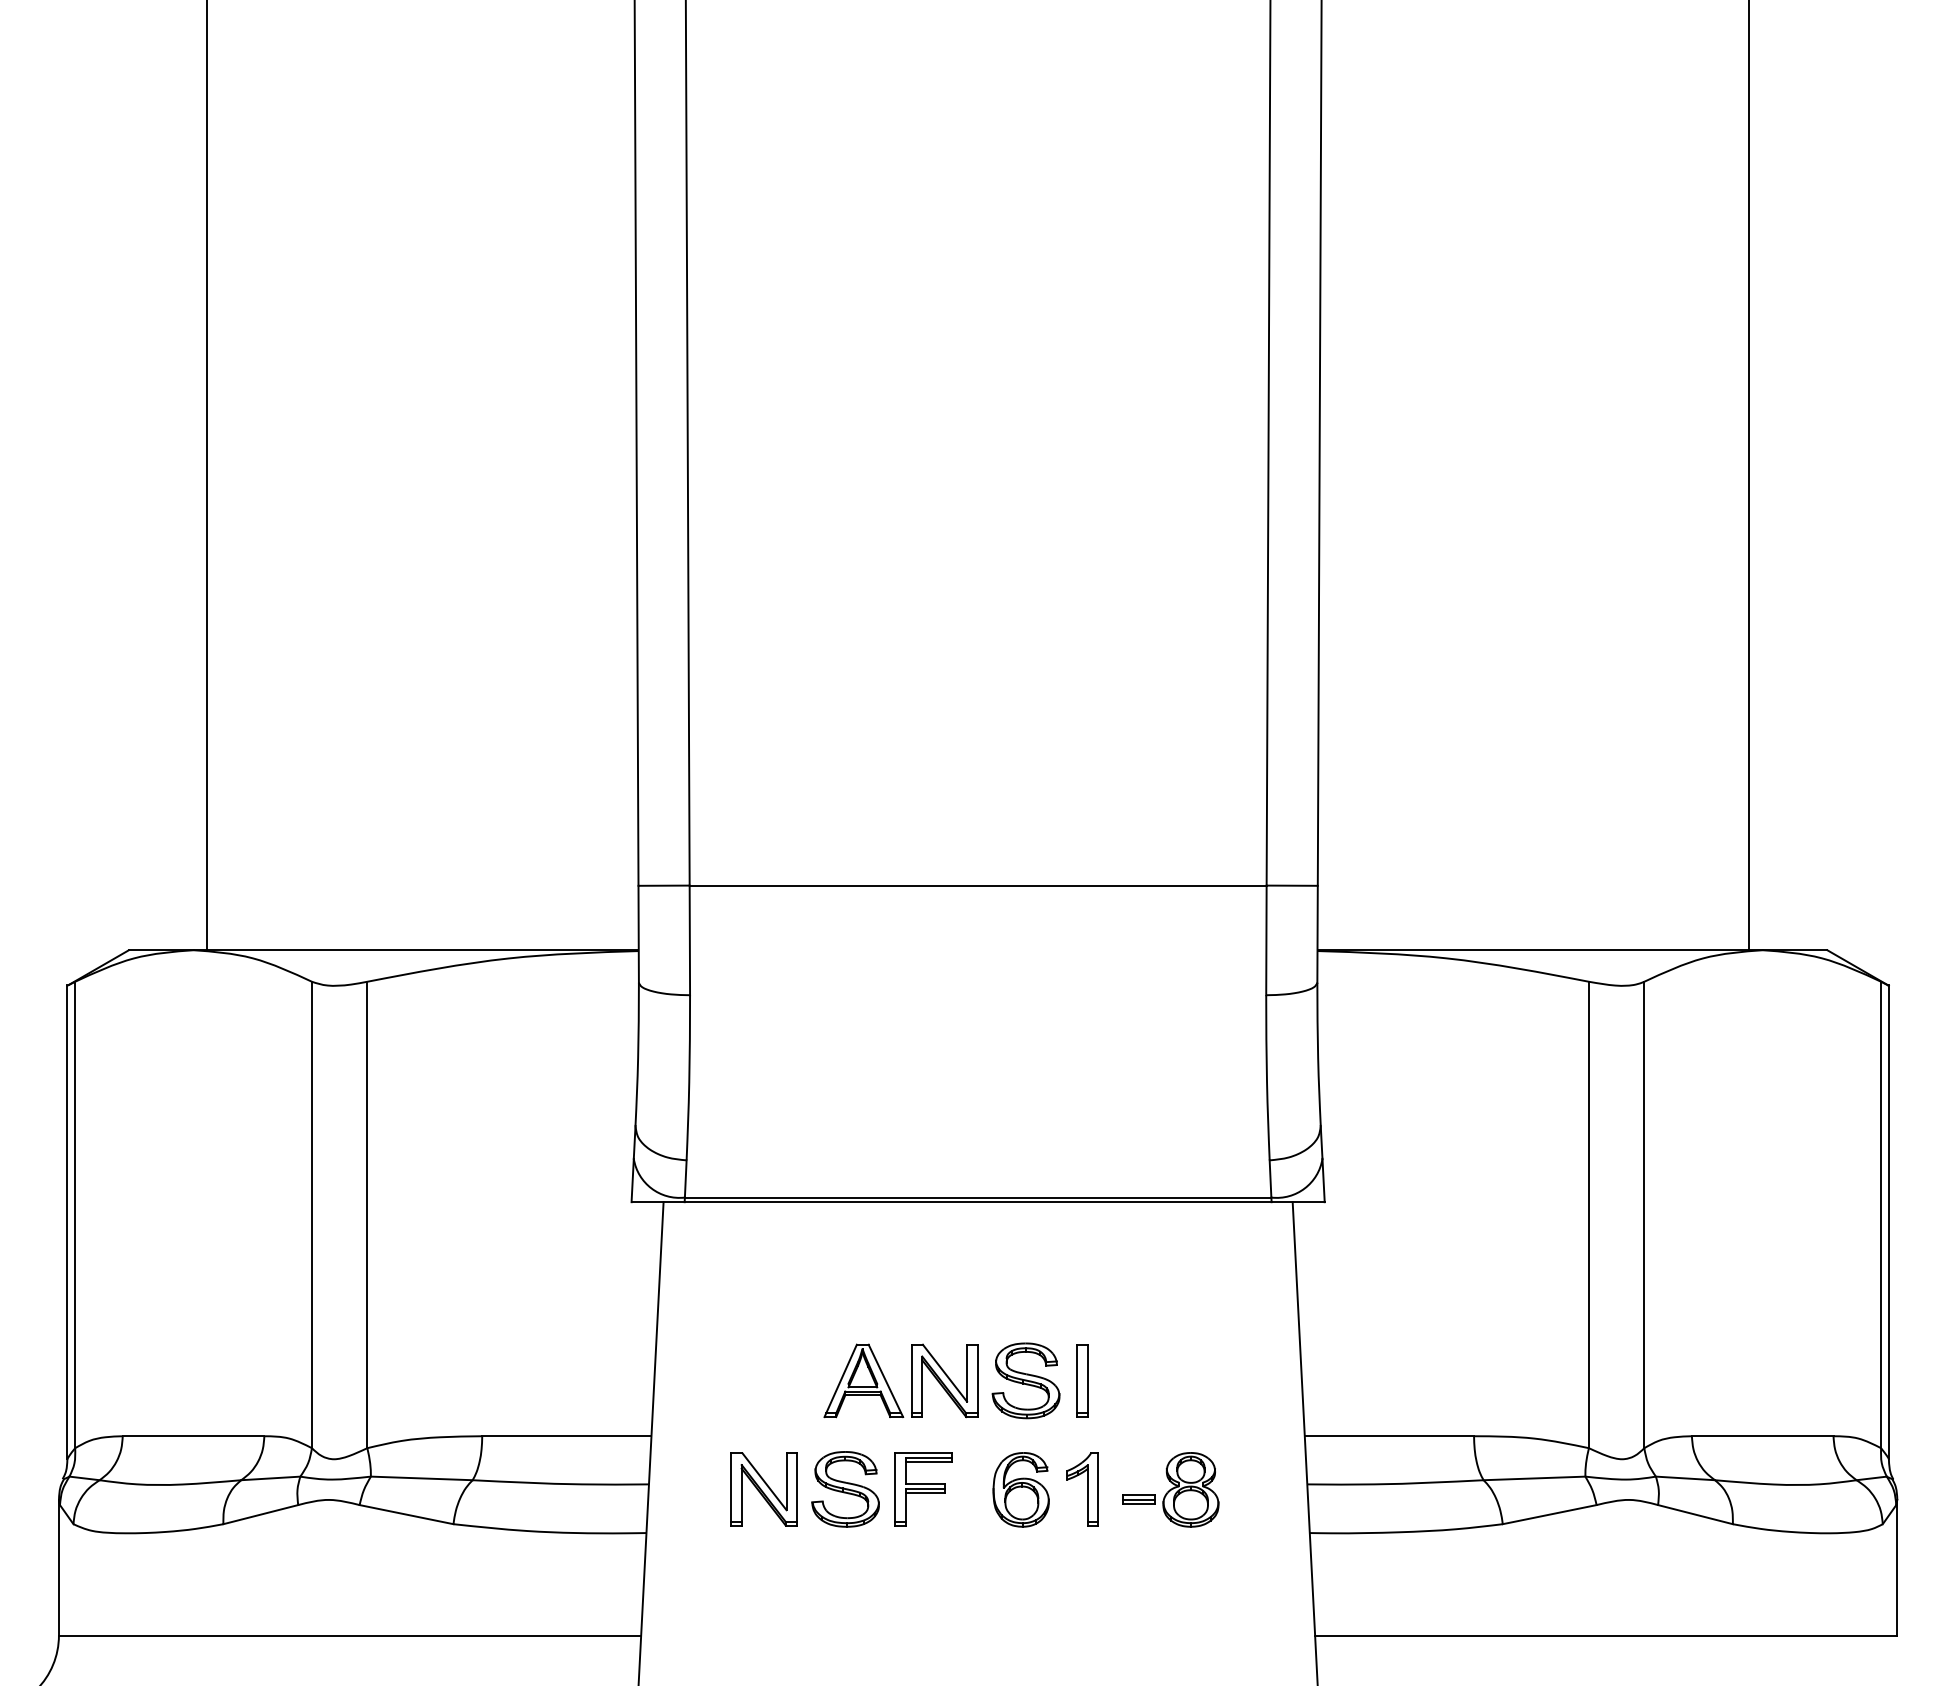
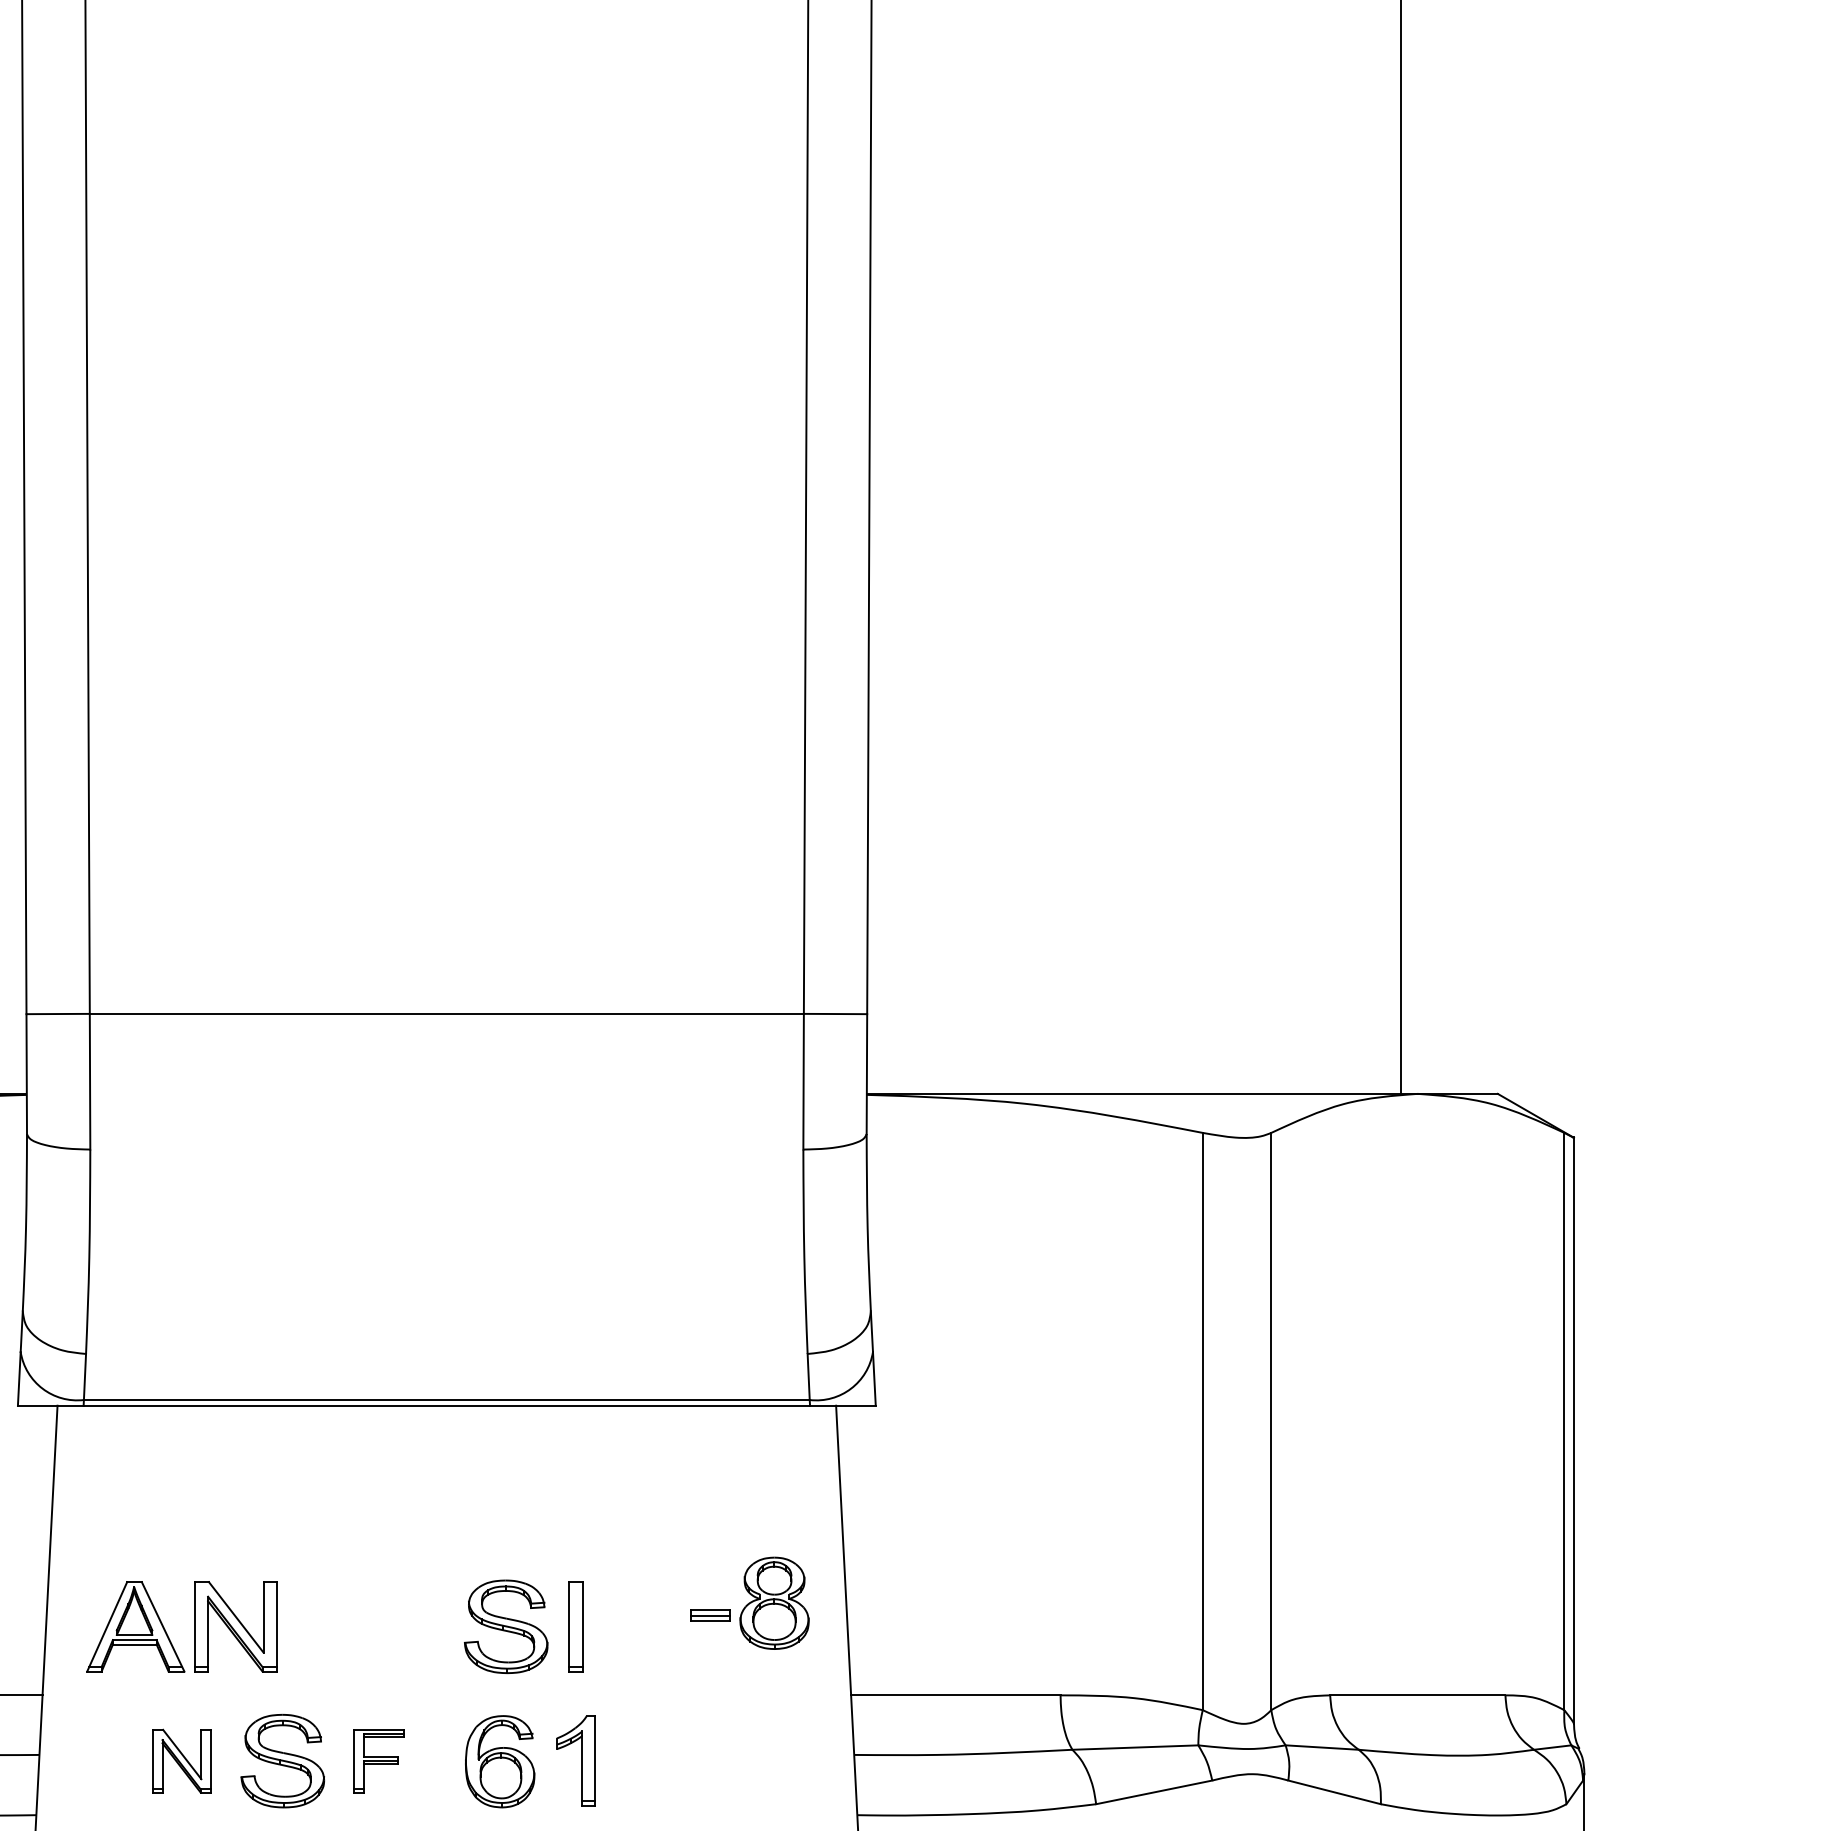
part: (911, 1380) -> (194, 1626), moved
part: (763, 1489) -> (181, 1761), size x0.7
part: (923, 1489) -> (379, 1761), size x0.7
part: (1170, 1489) -> (749, 1602), moved

